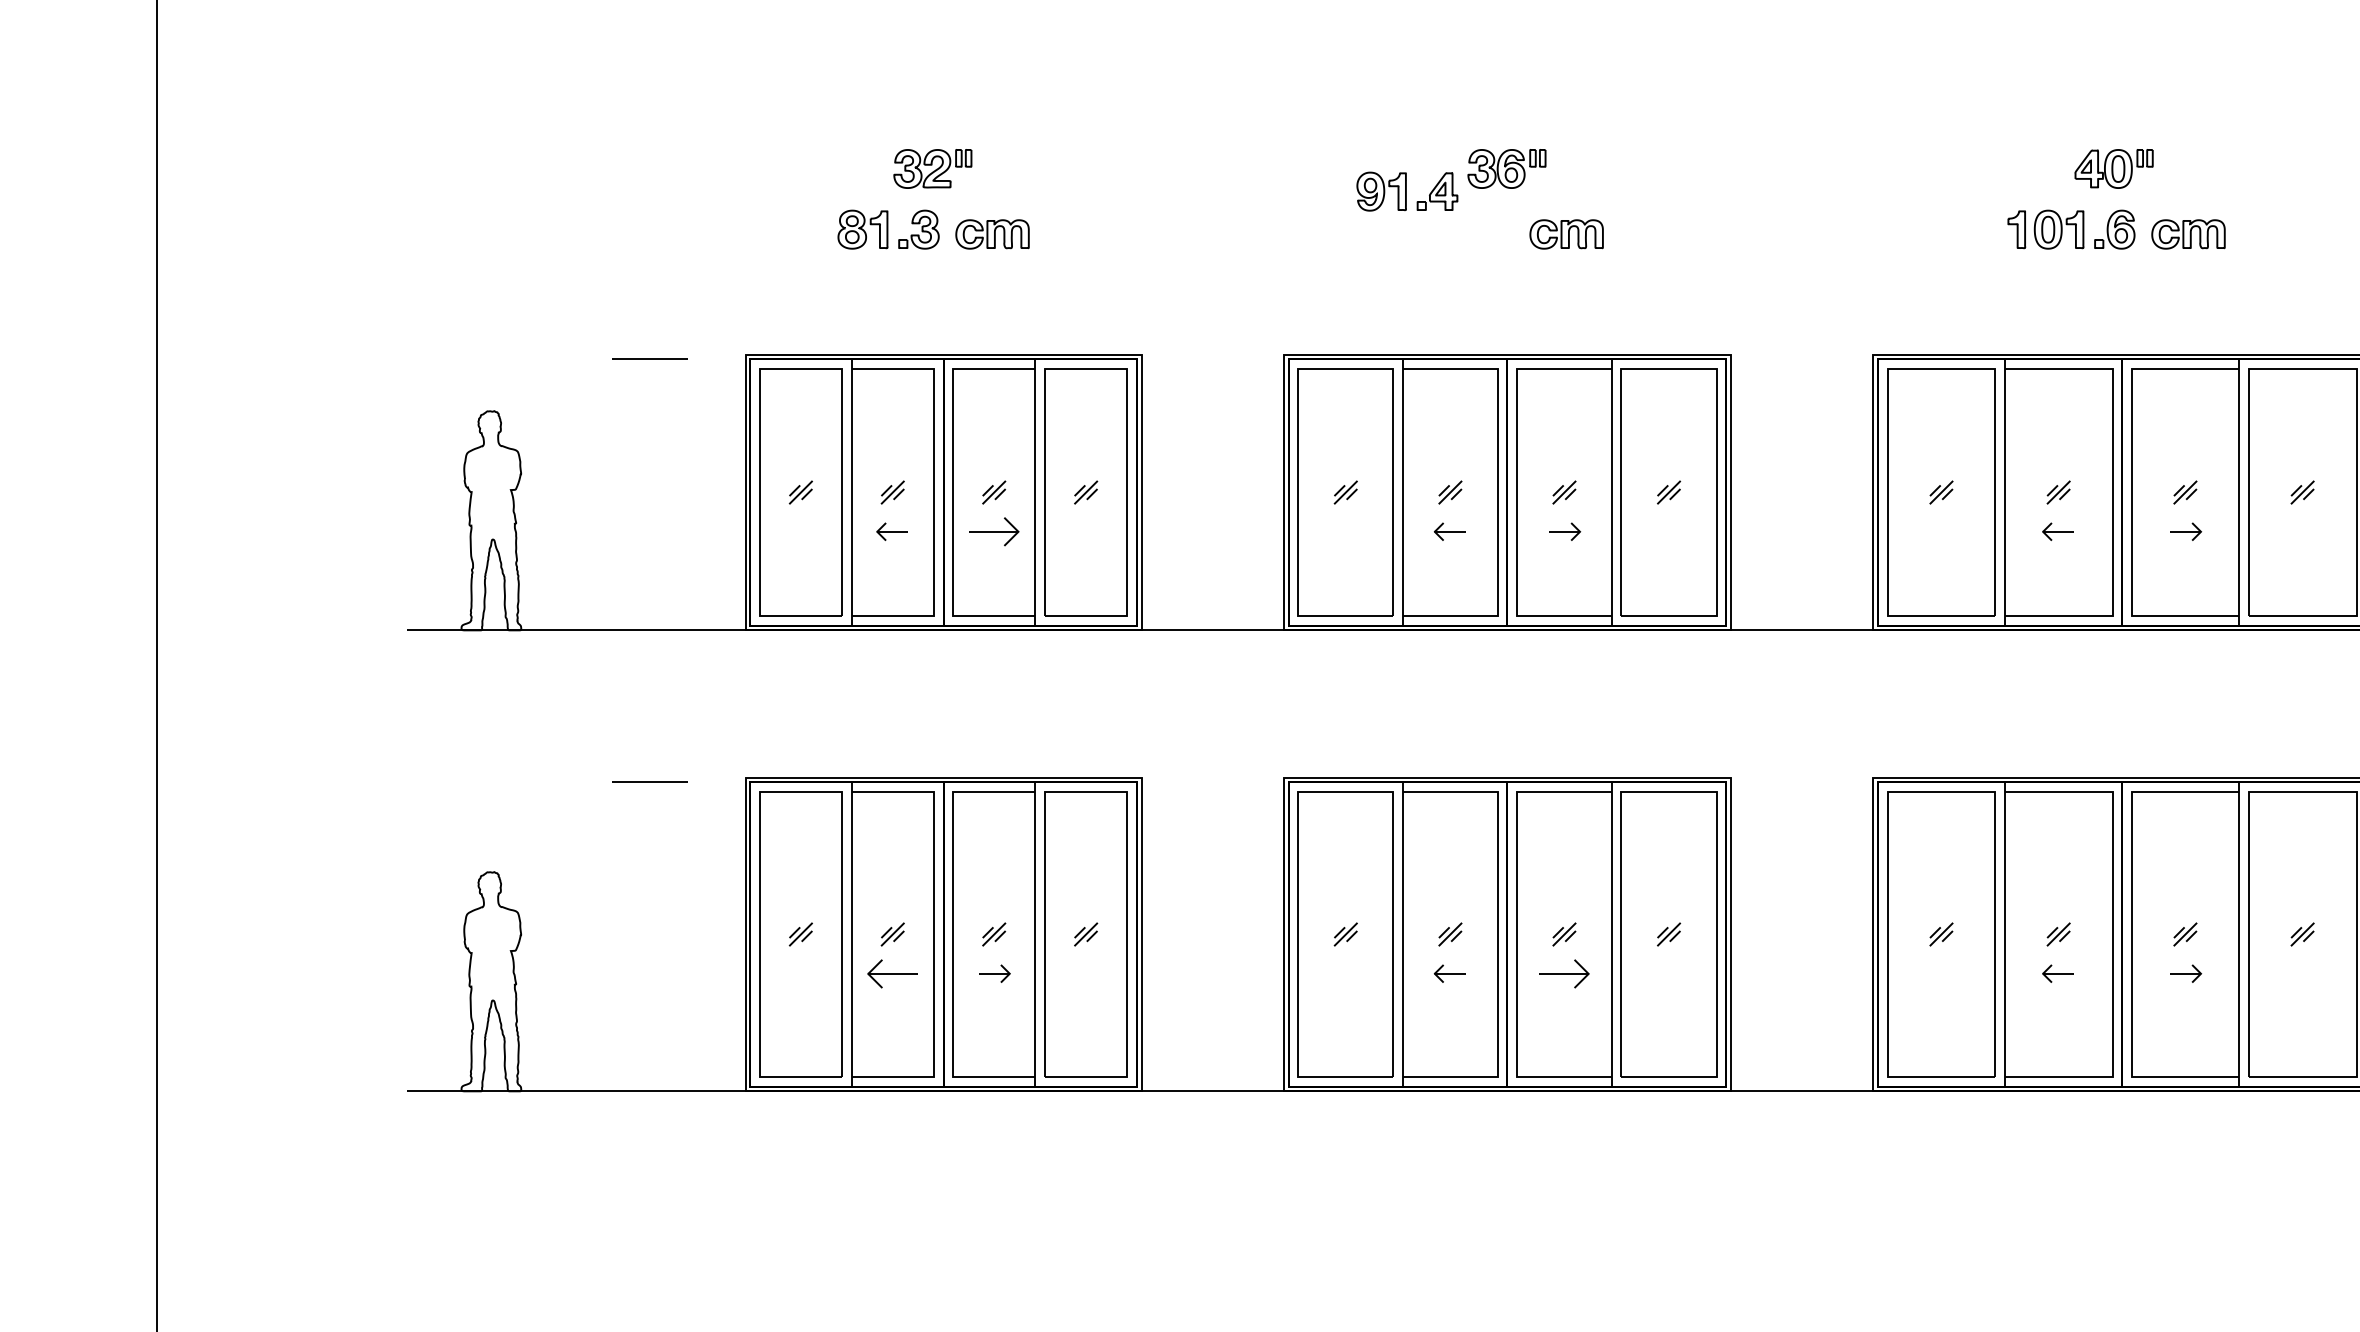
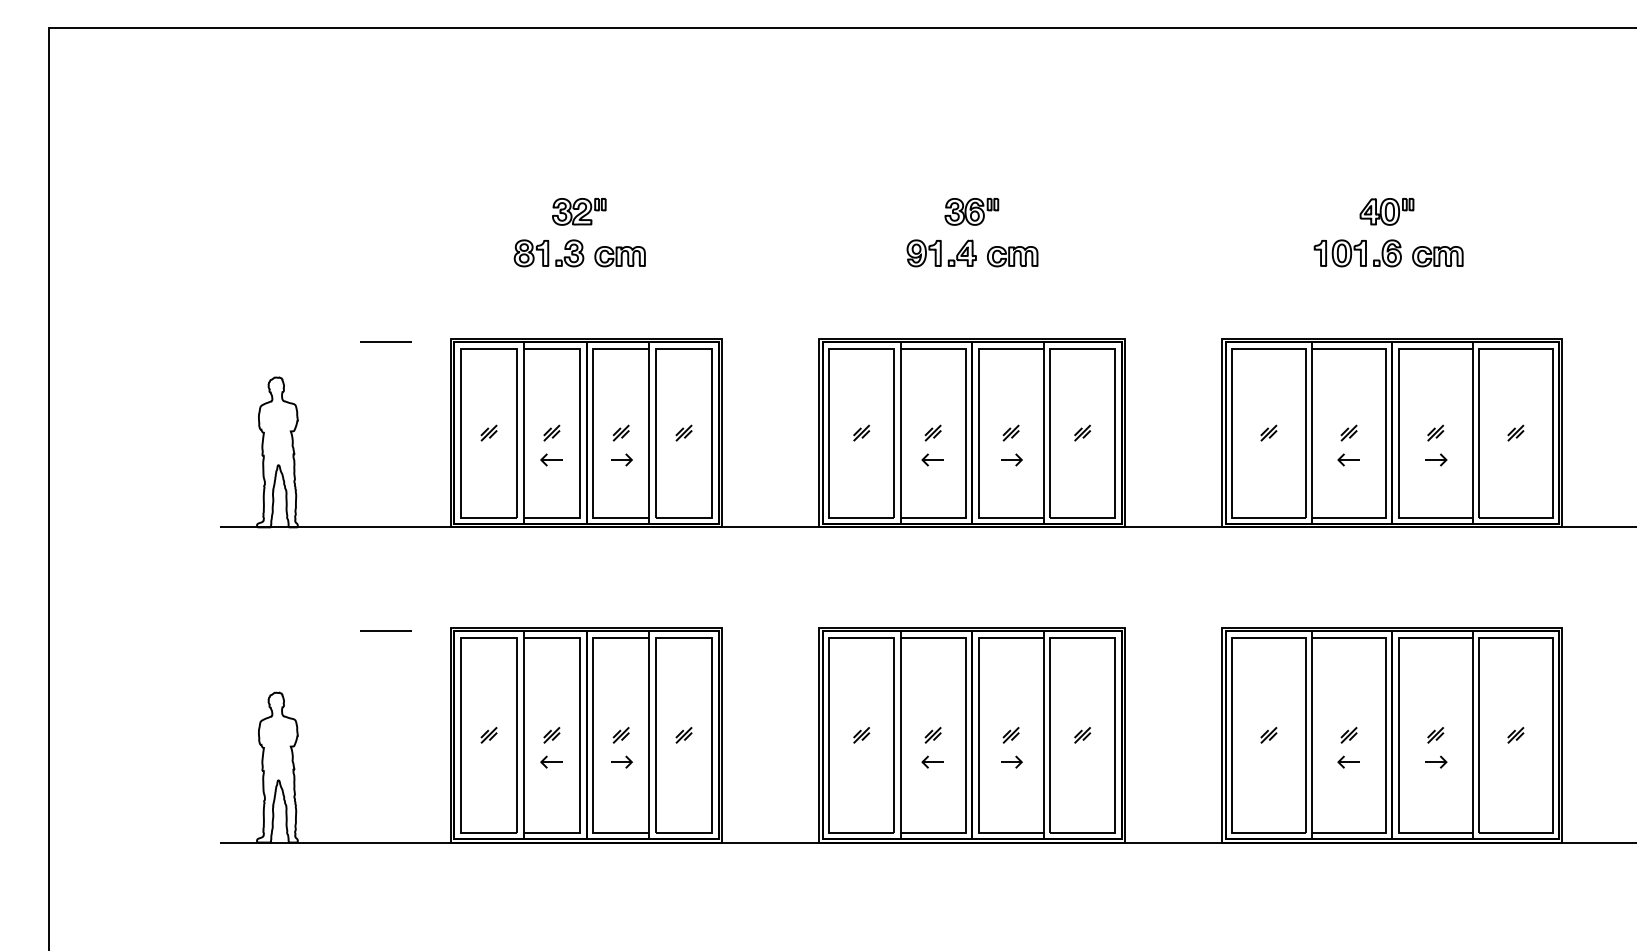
part: (1407, 191) -> (941, 253), moved
part: (994, 531) -> (621, 459), size x0.62
part: (892, 972) -> (551, 761), size x0.62
part: (1564, 972) -> (1011, 761), size x0.62

